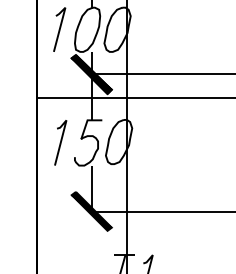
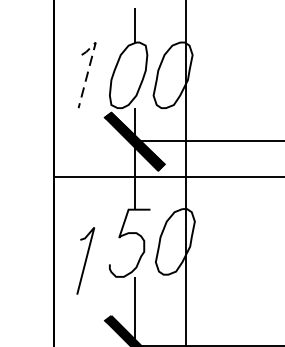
line: (61, 23) -> (89, 65), solid -> dashed
line: (60, 142) -> (85, 260), moved

